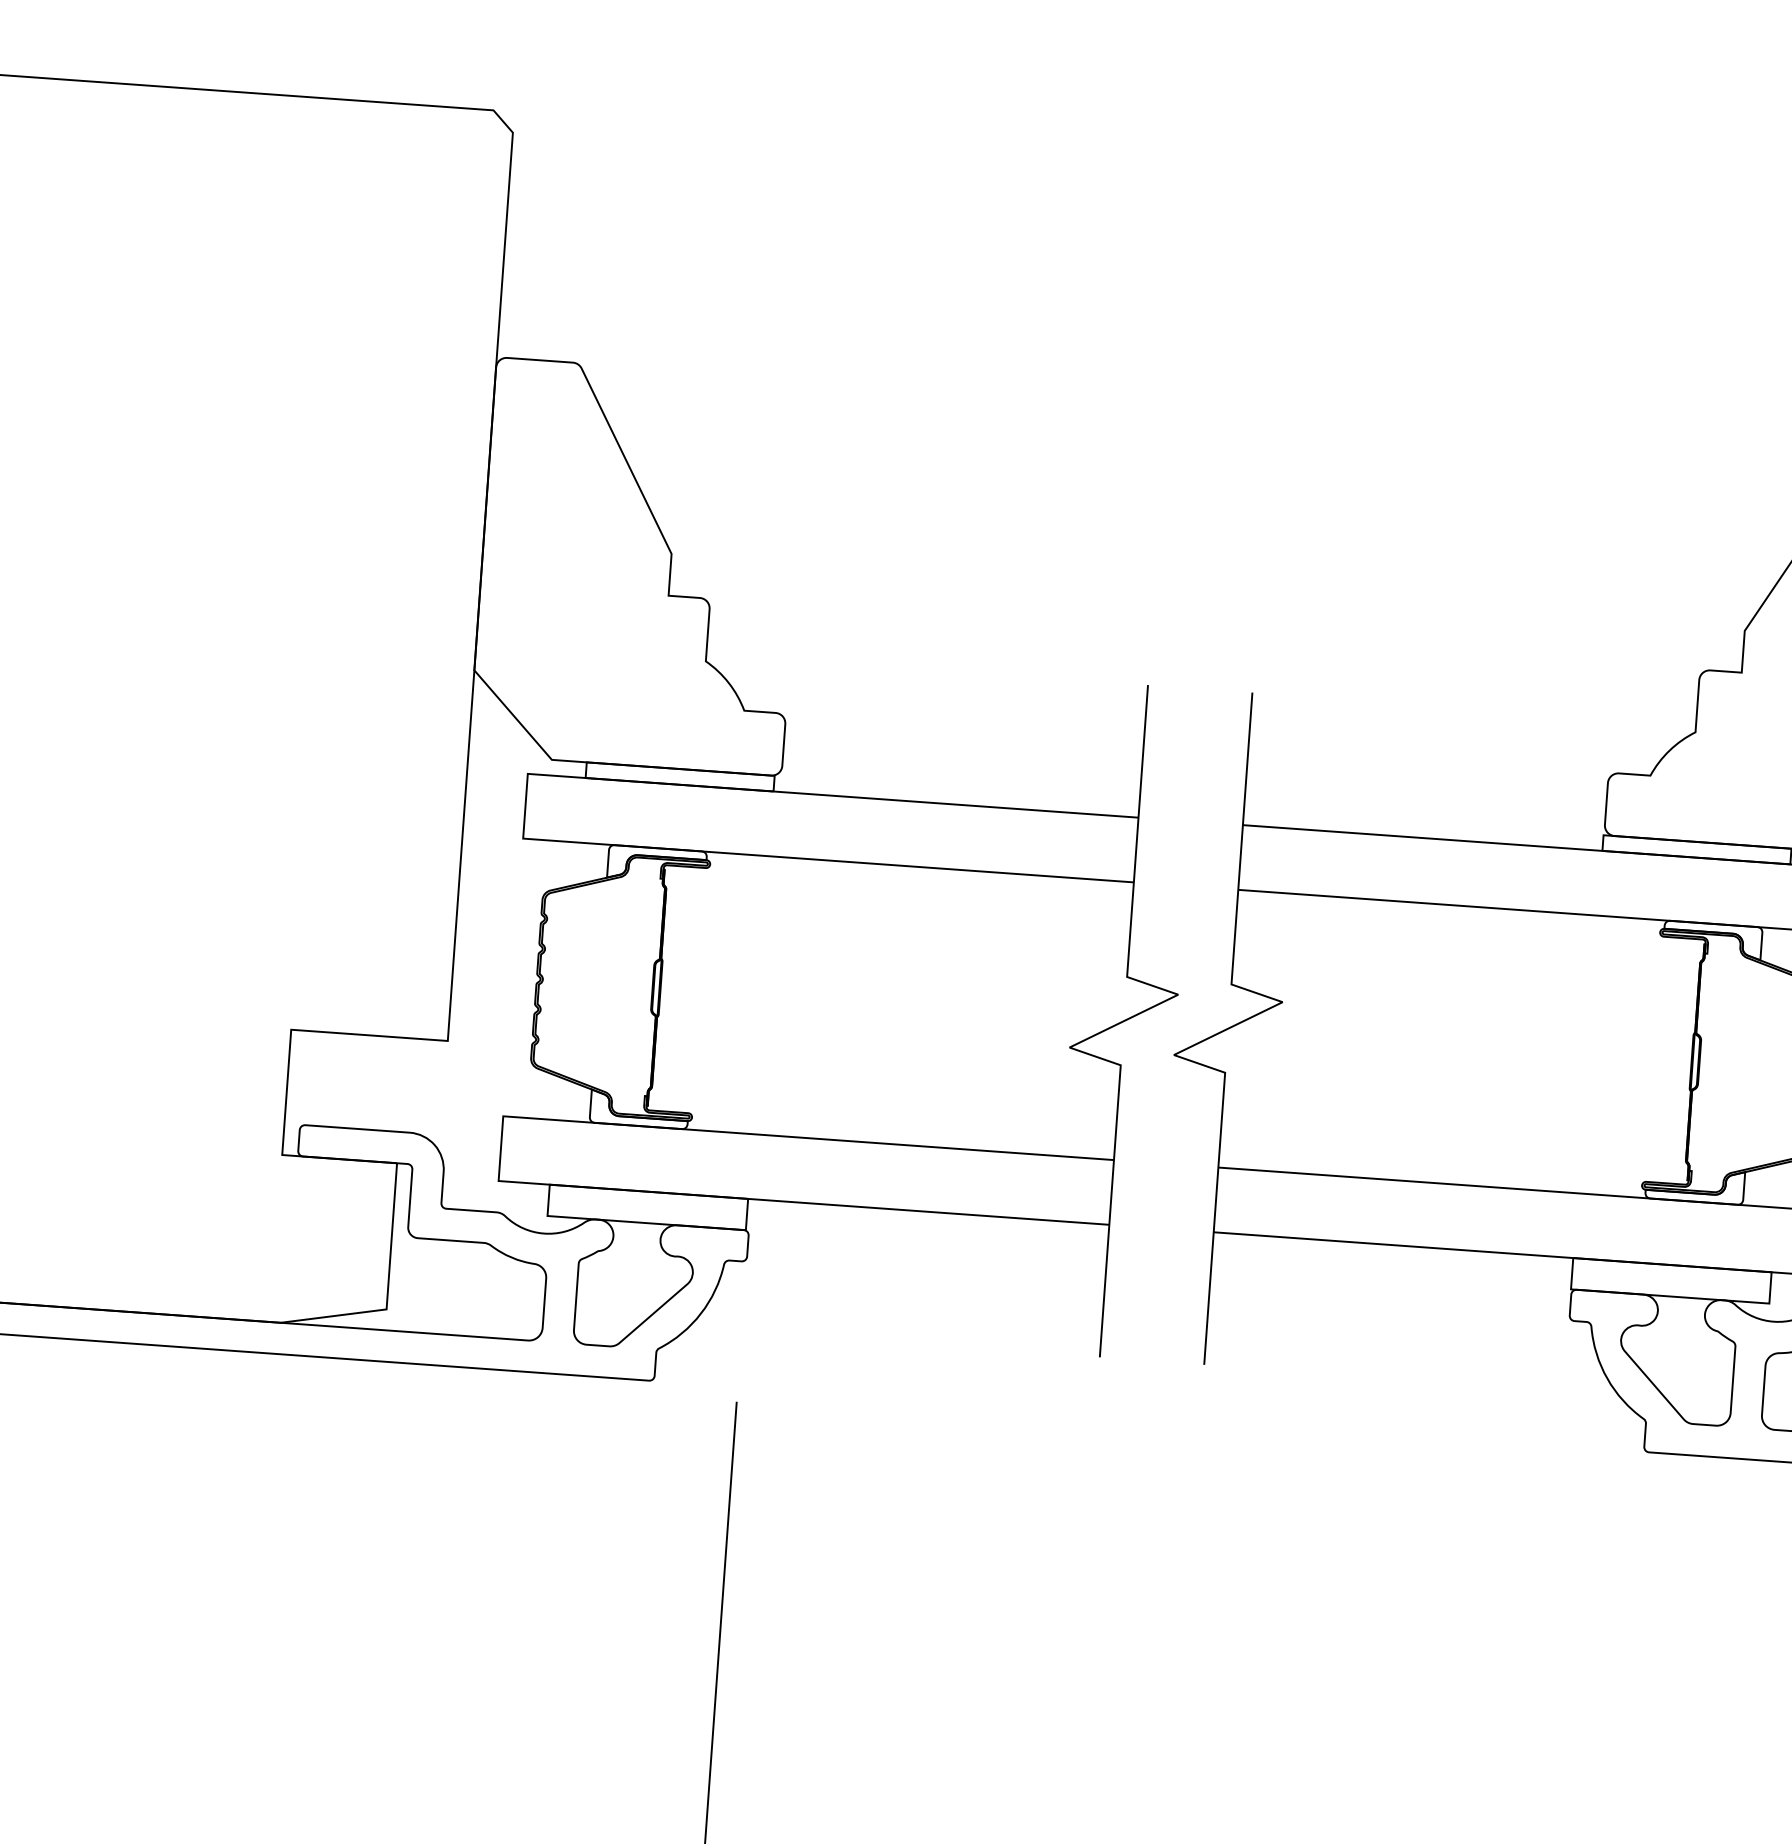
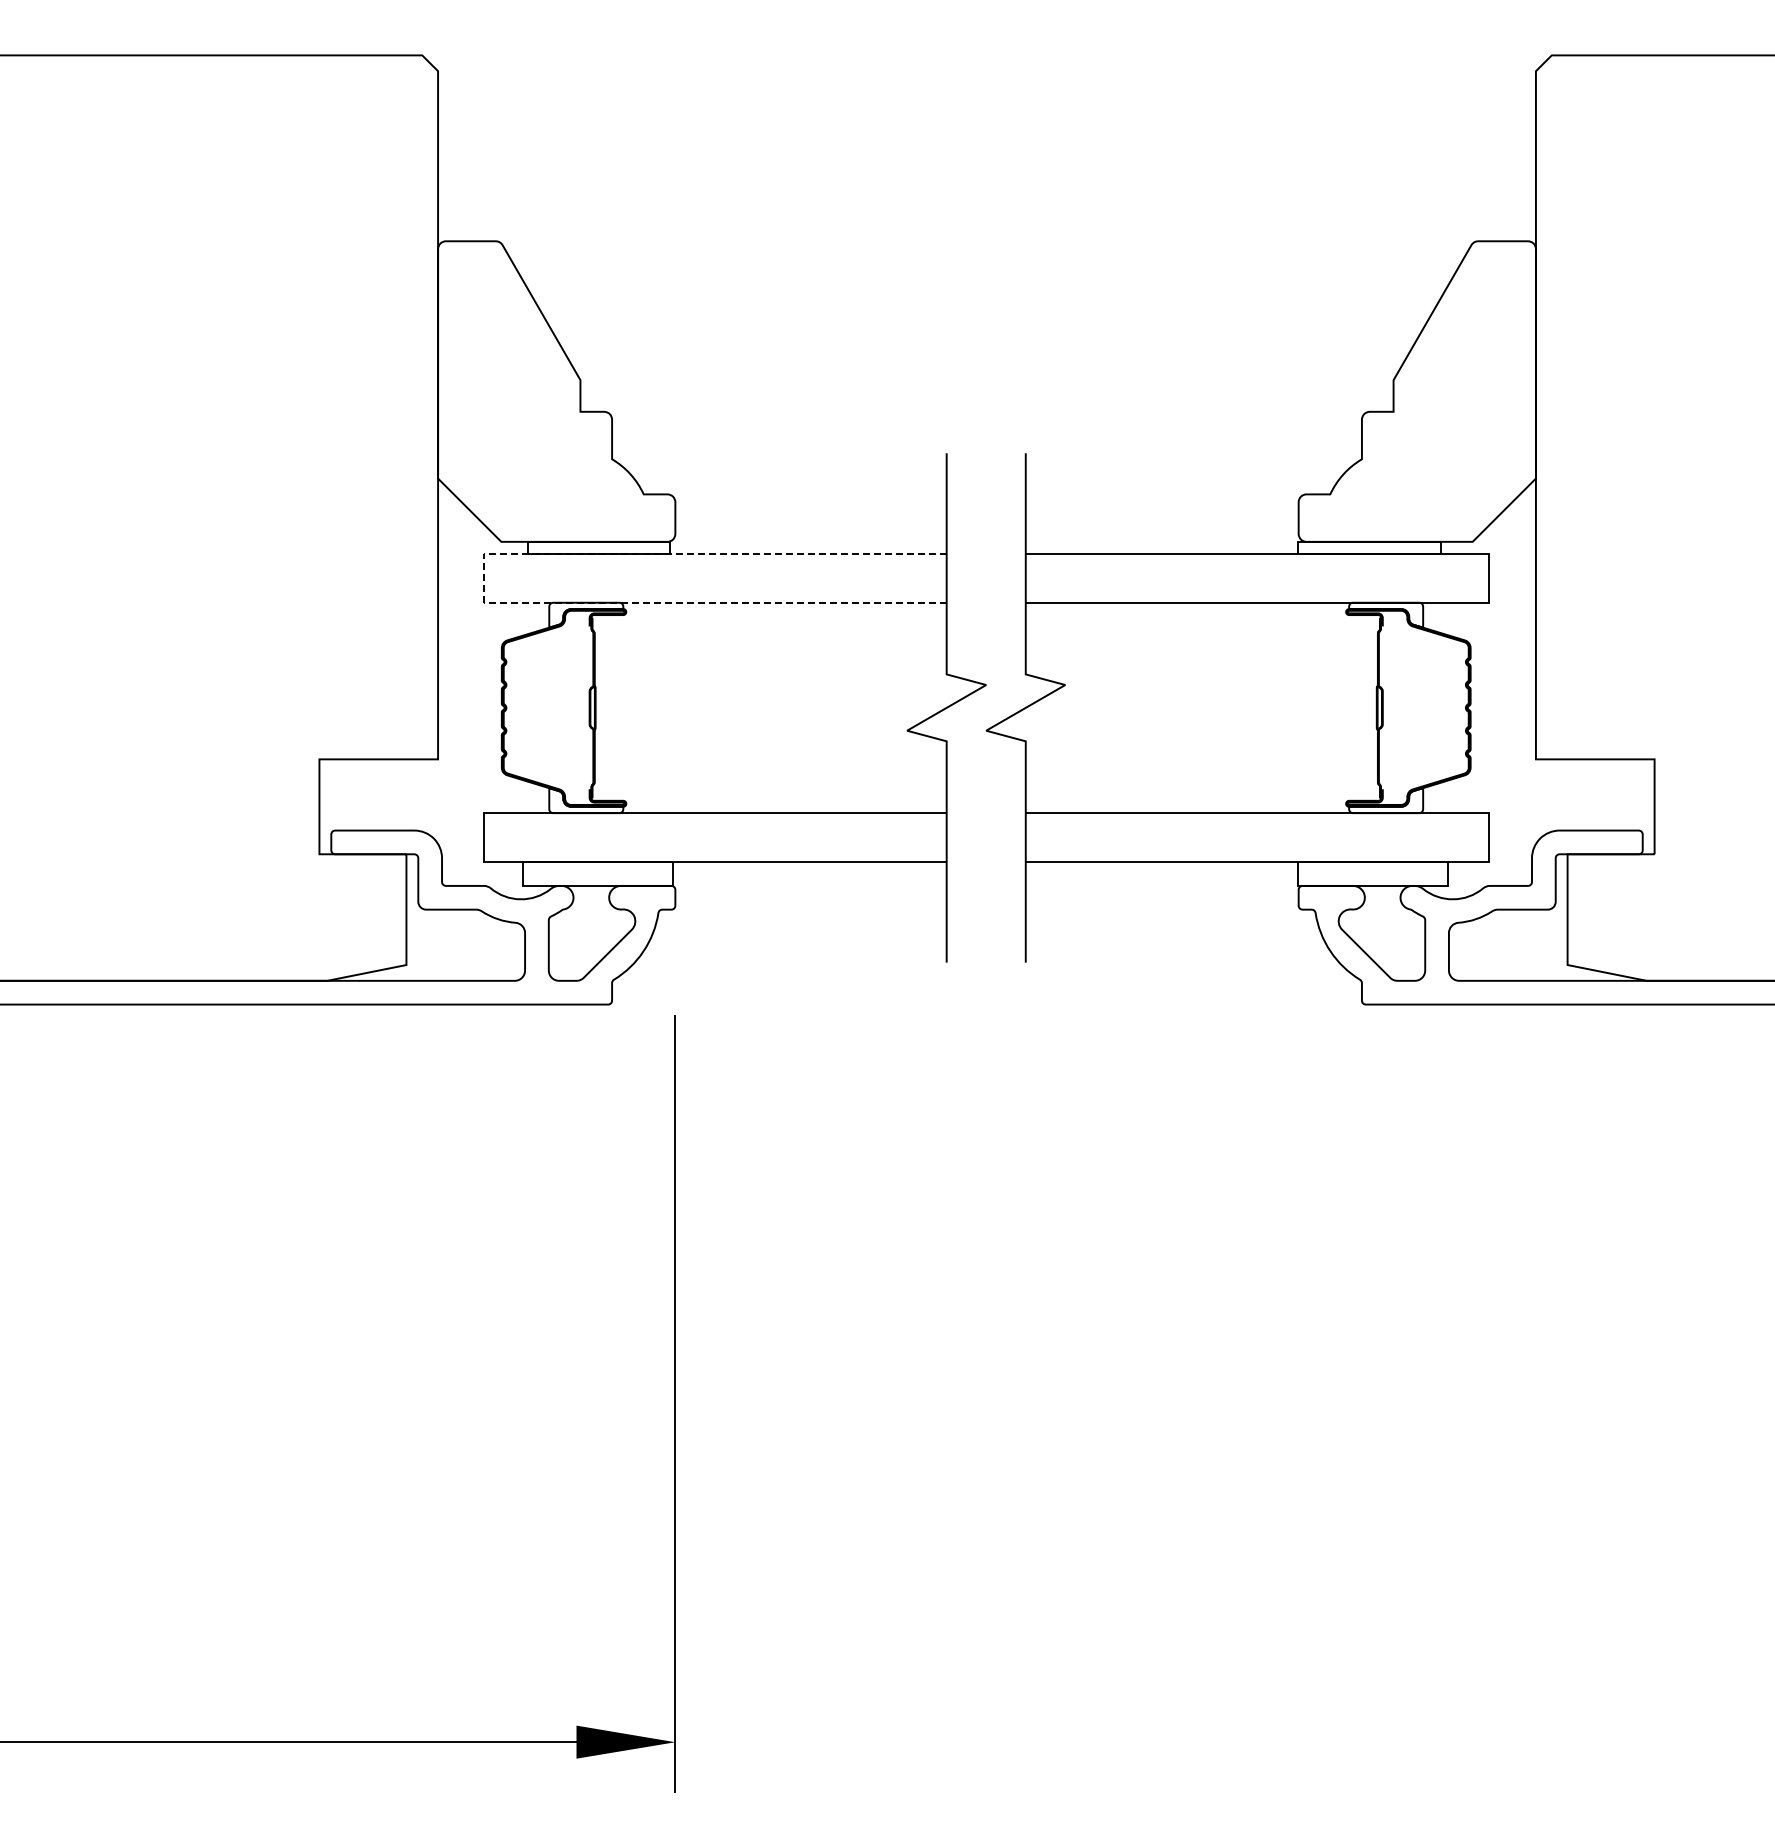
line: (524, 806) -> (483, 578), solid -> dashed

